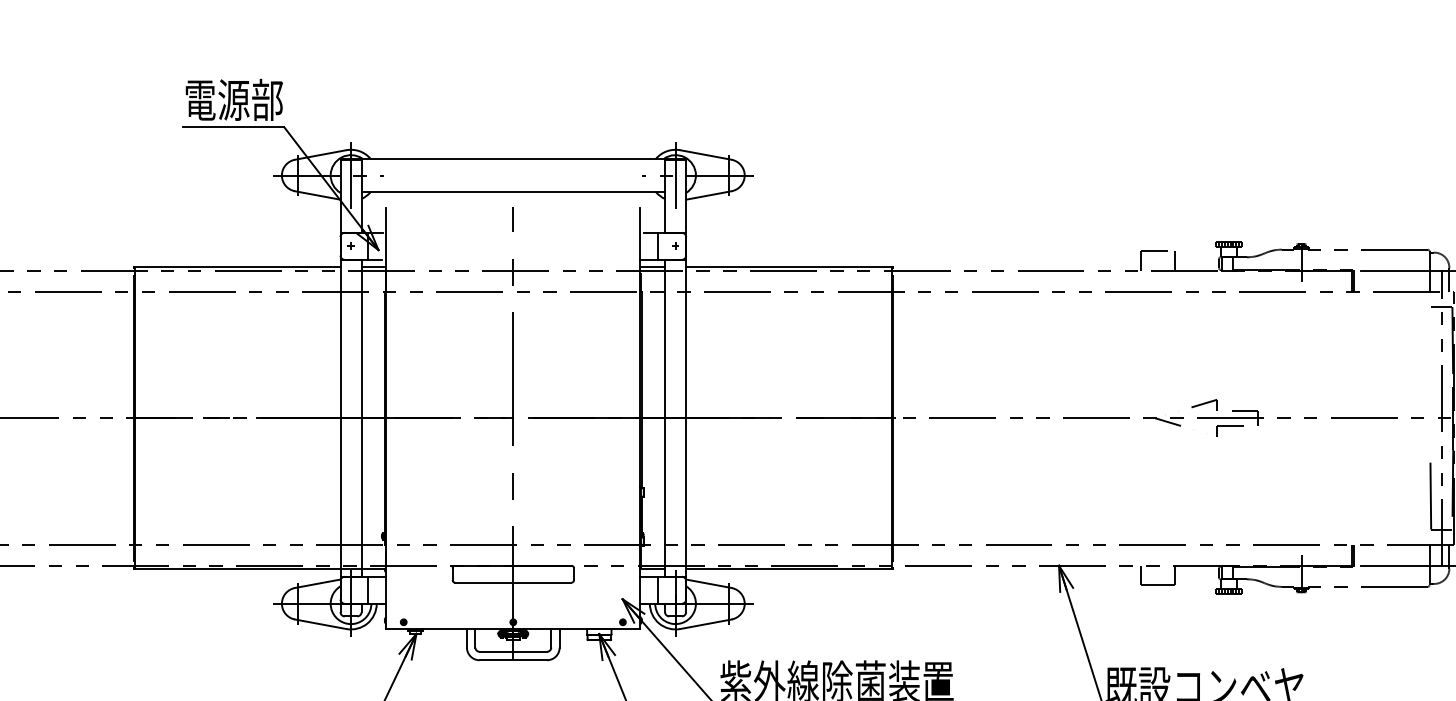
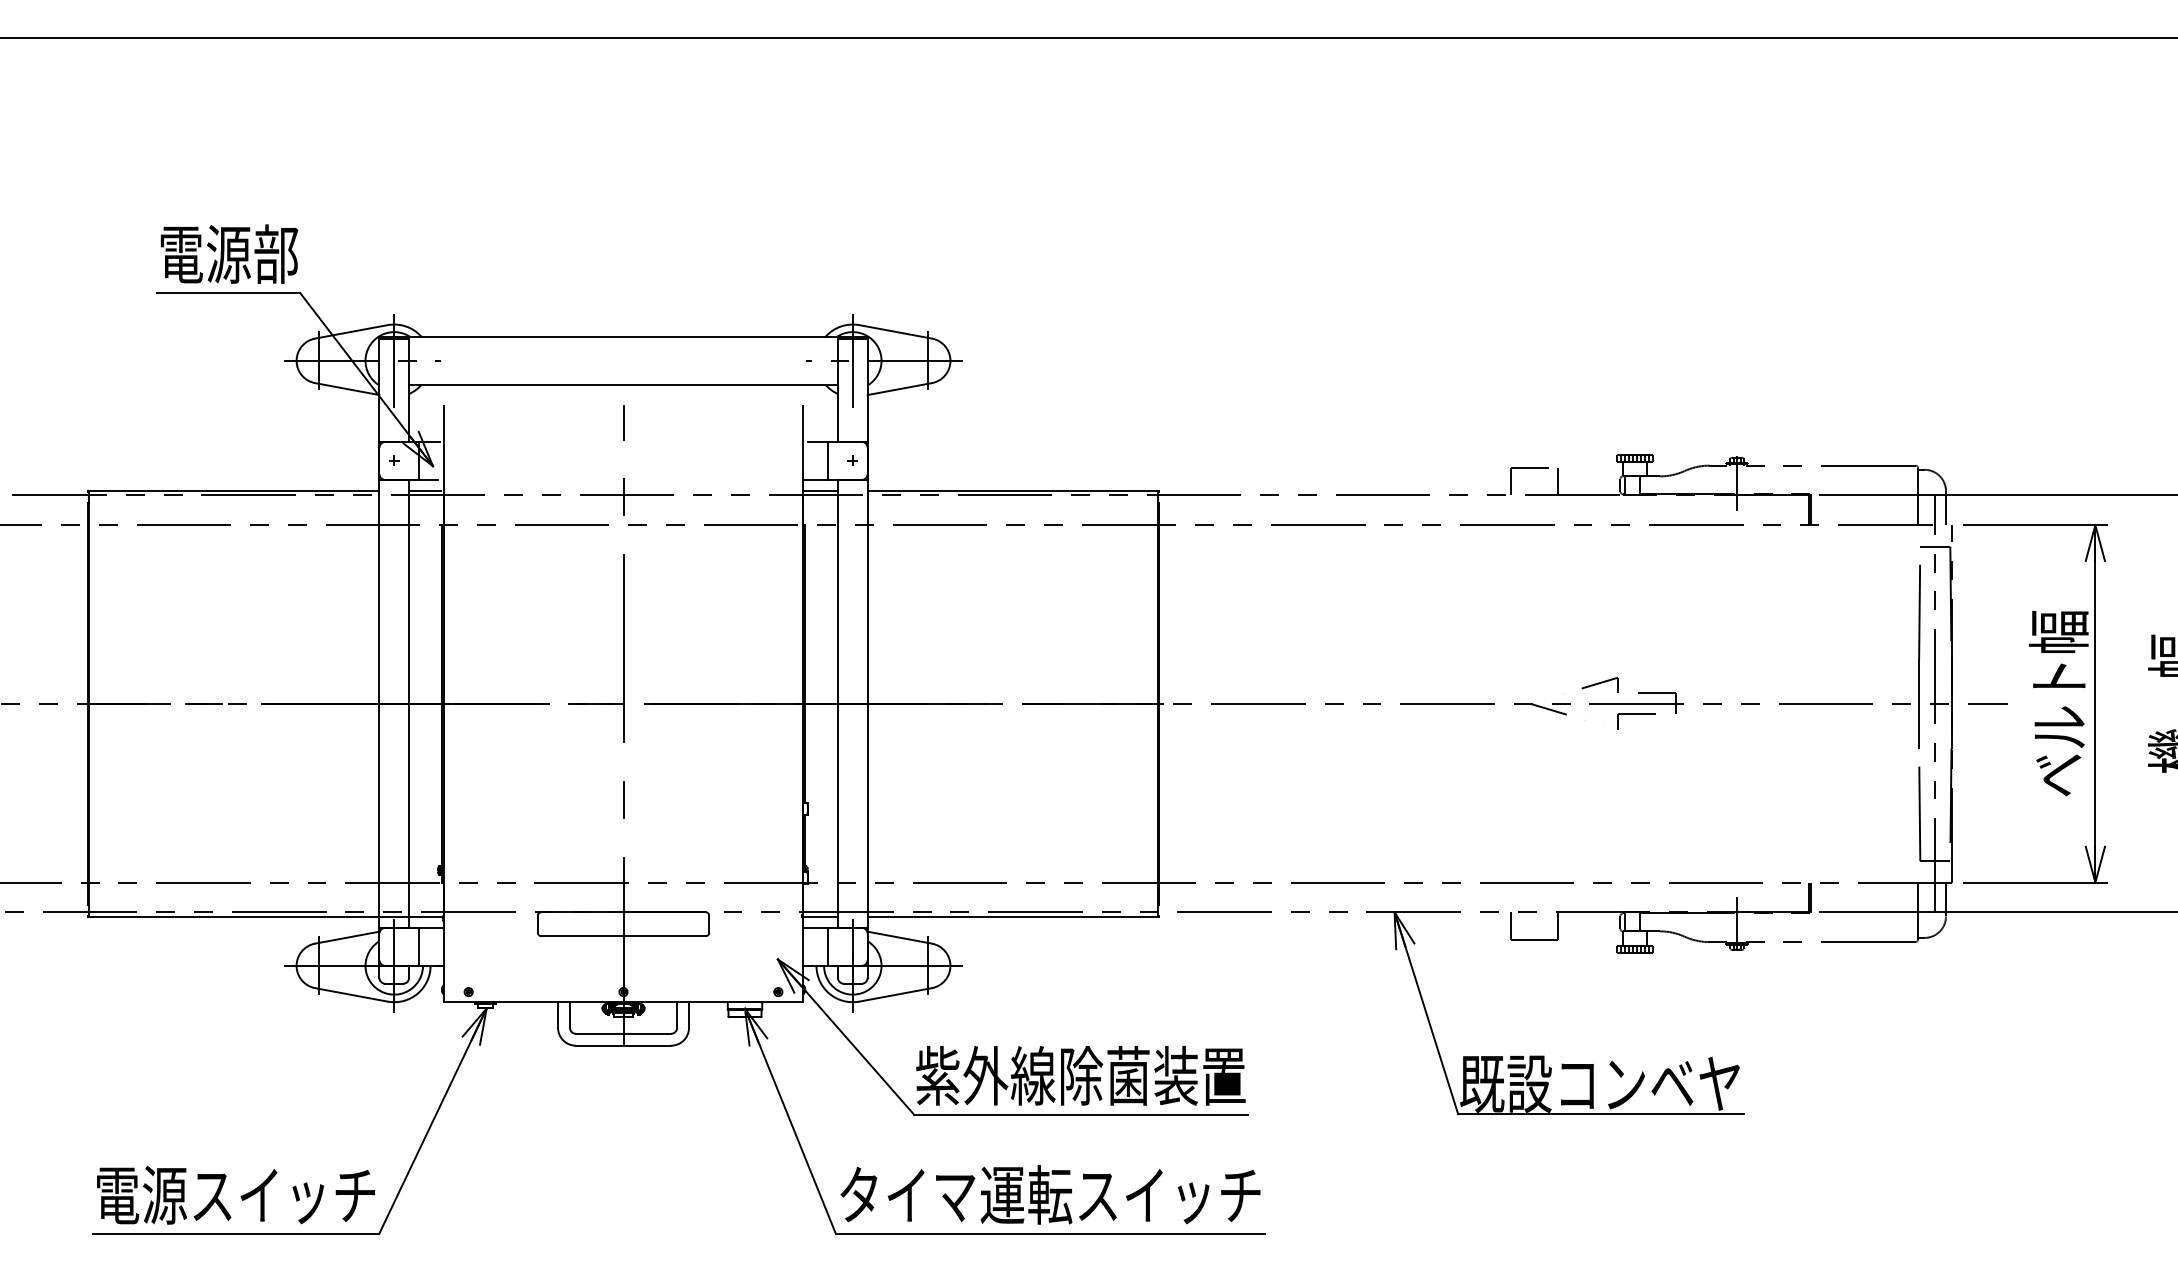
line: (1430, 384) -> (1919, 656), added

